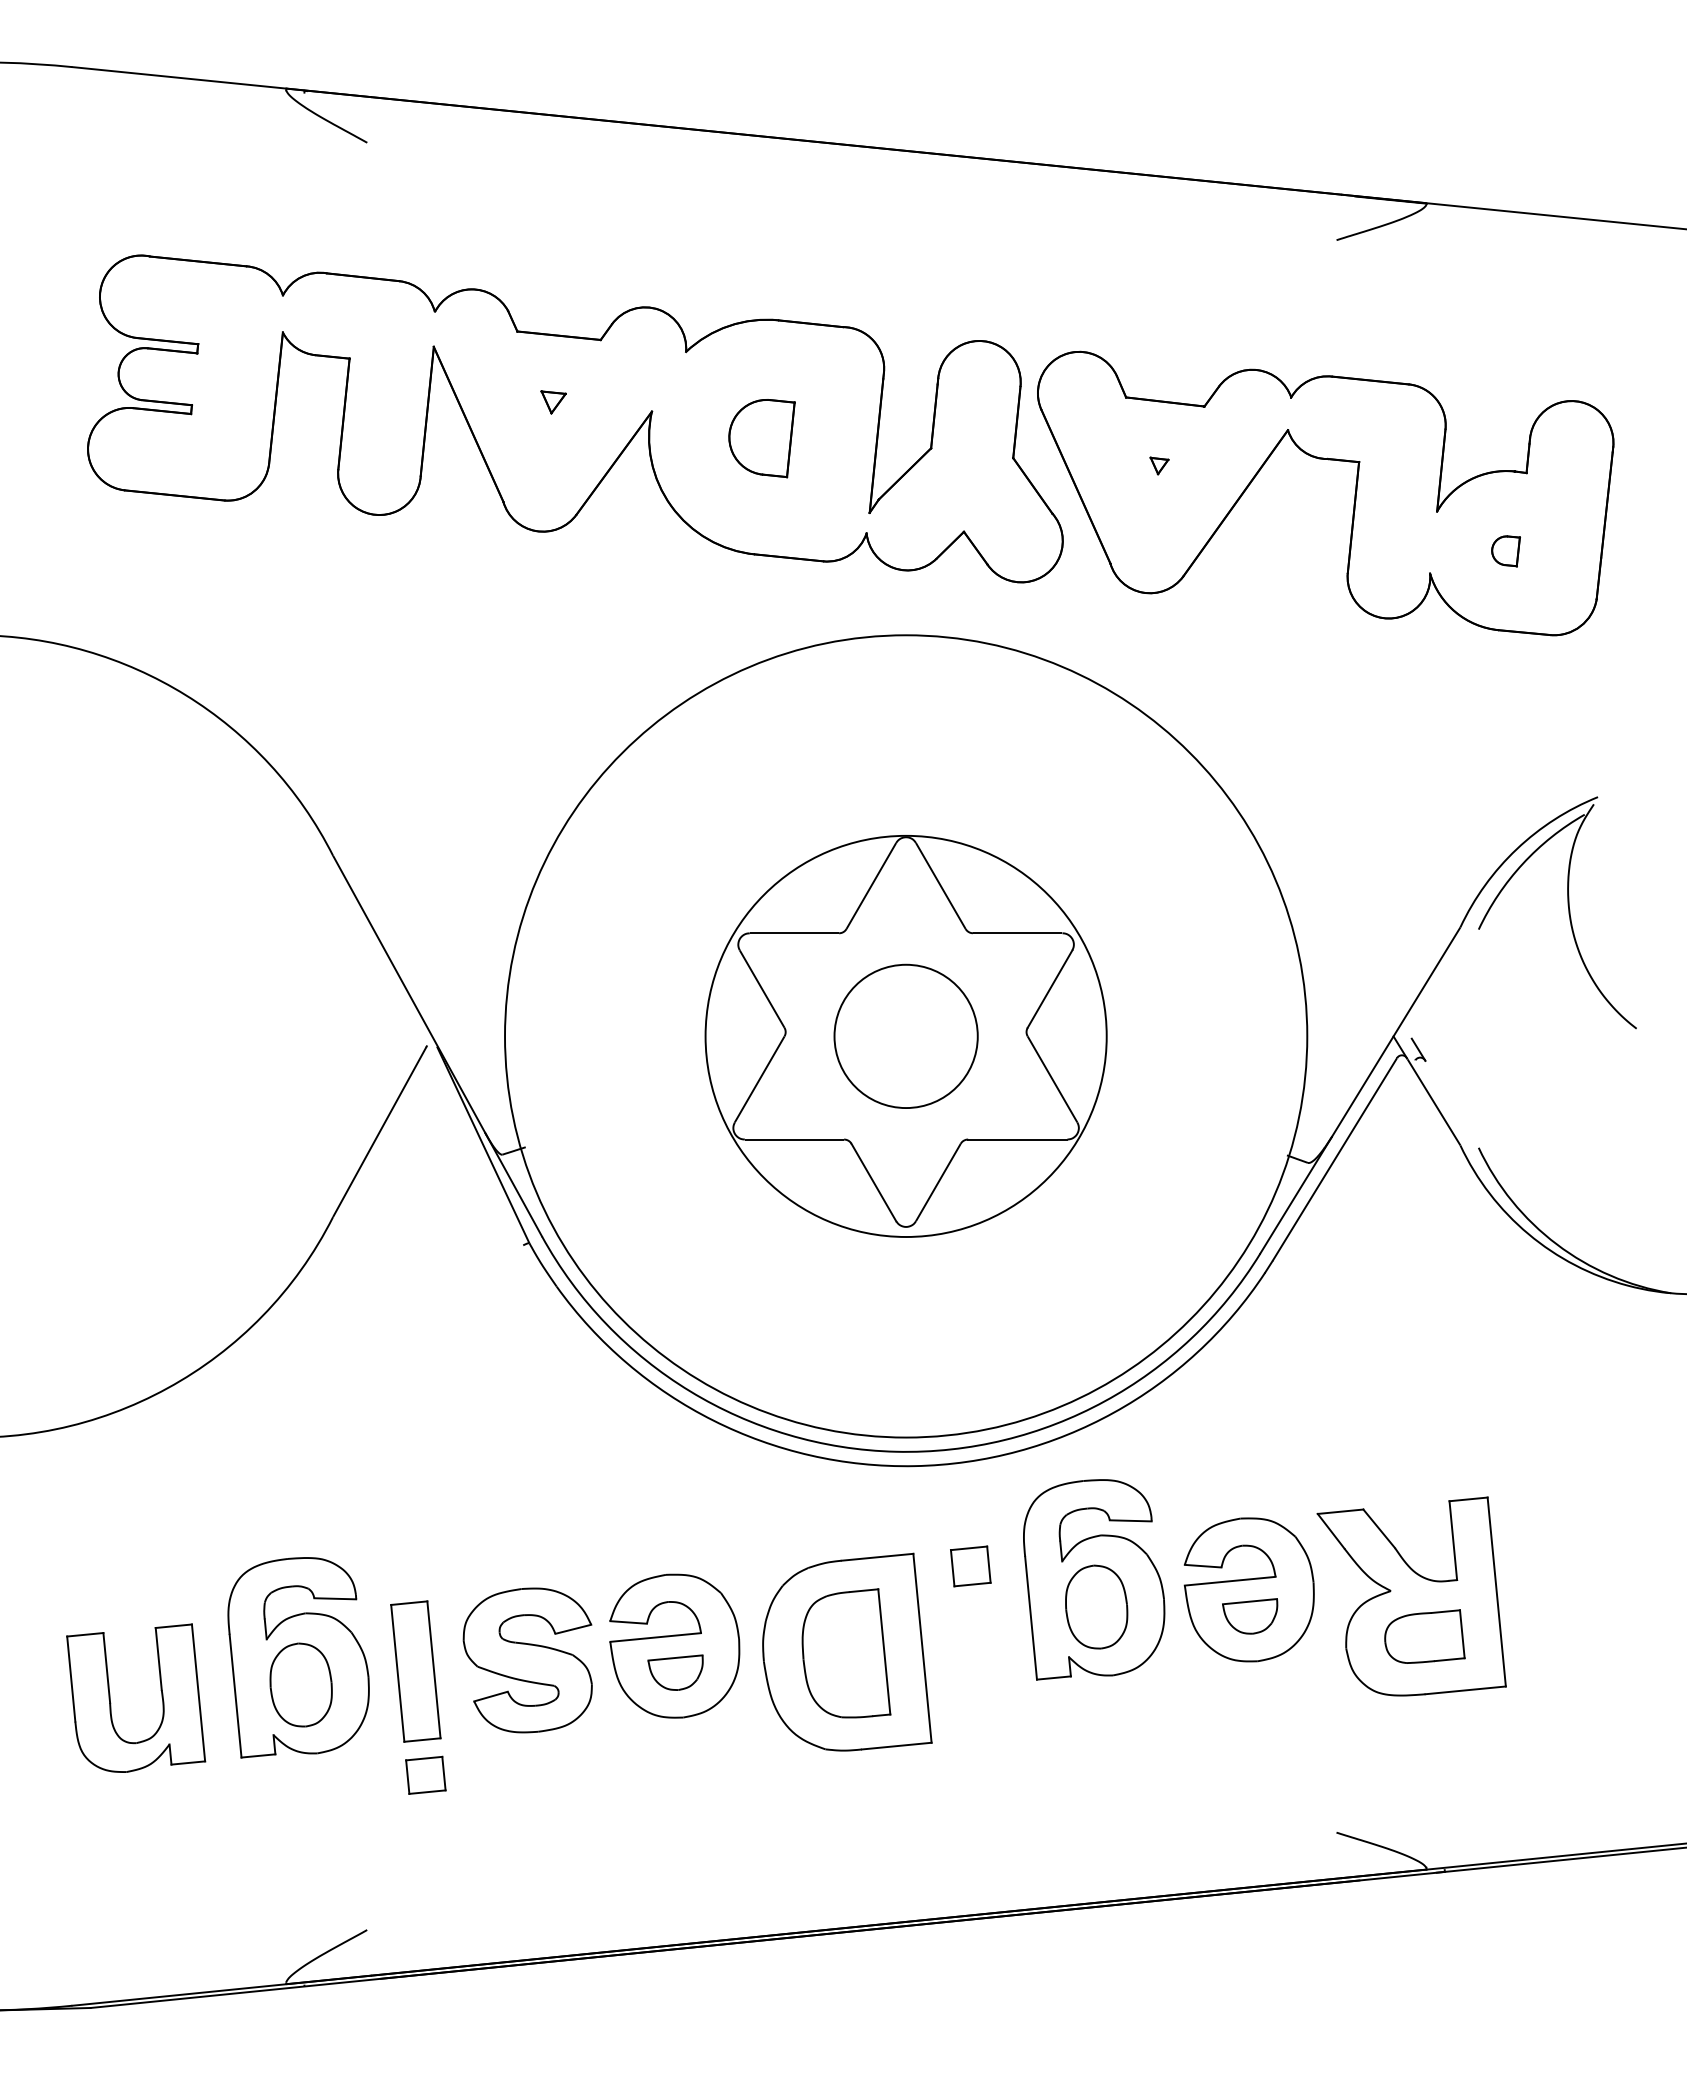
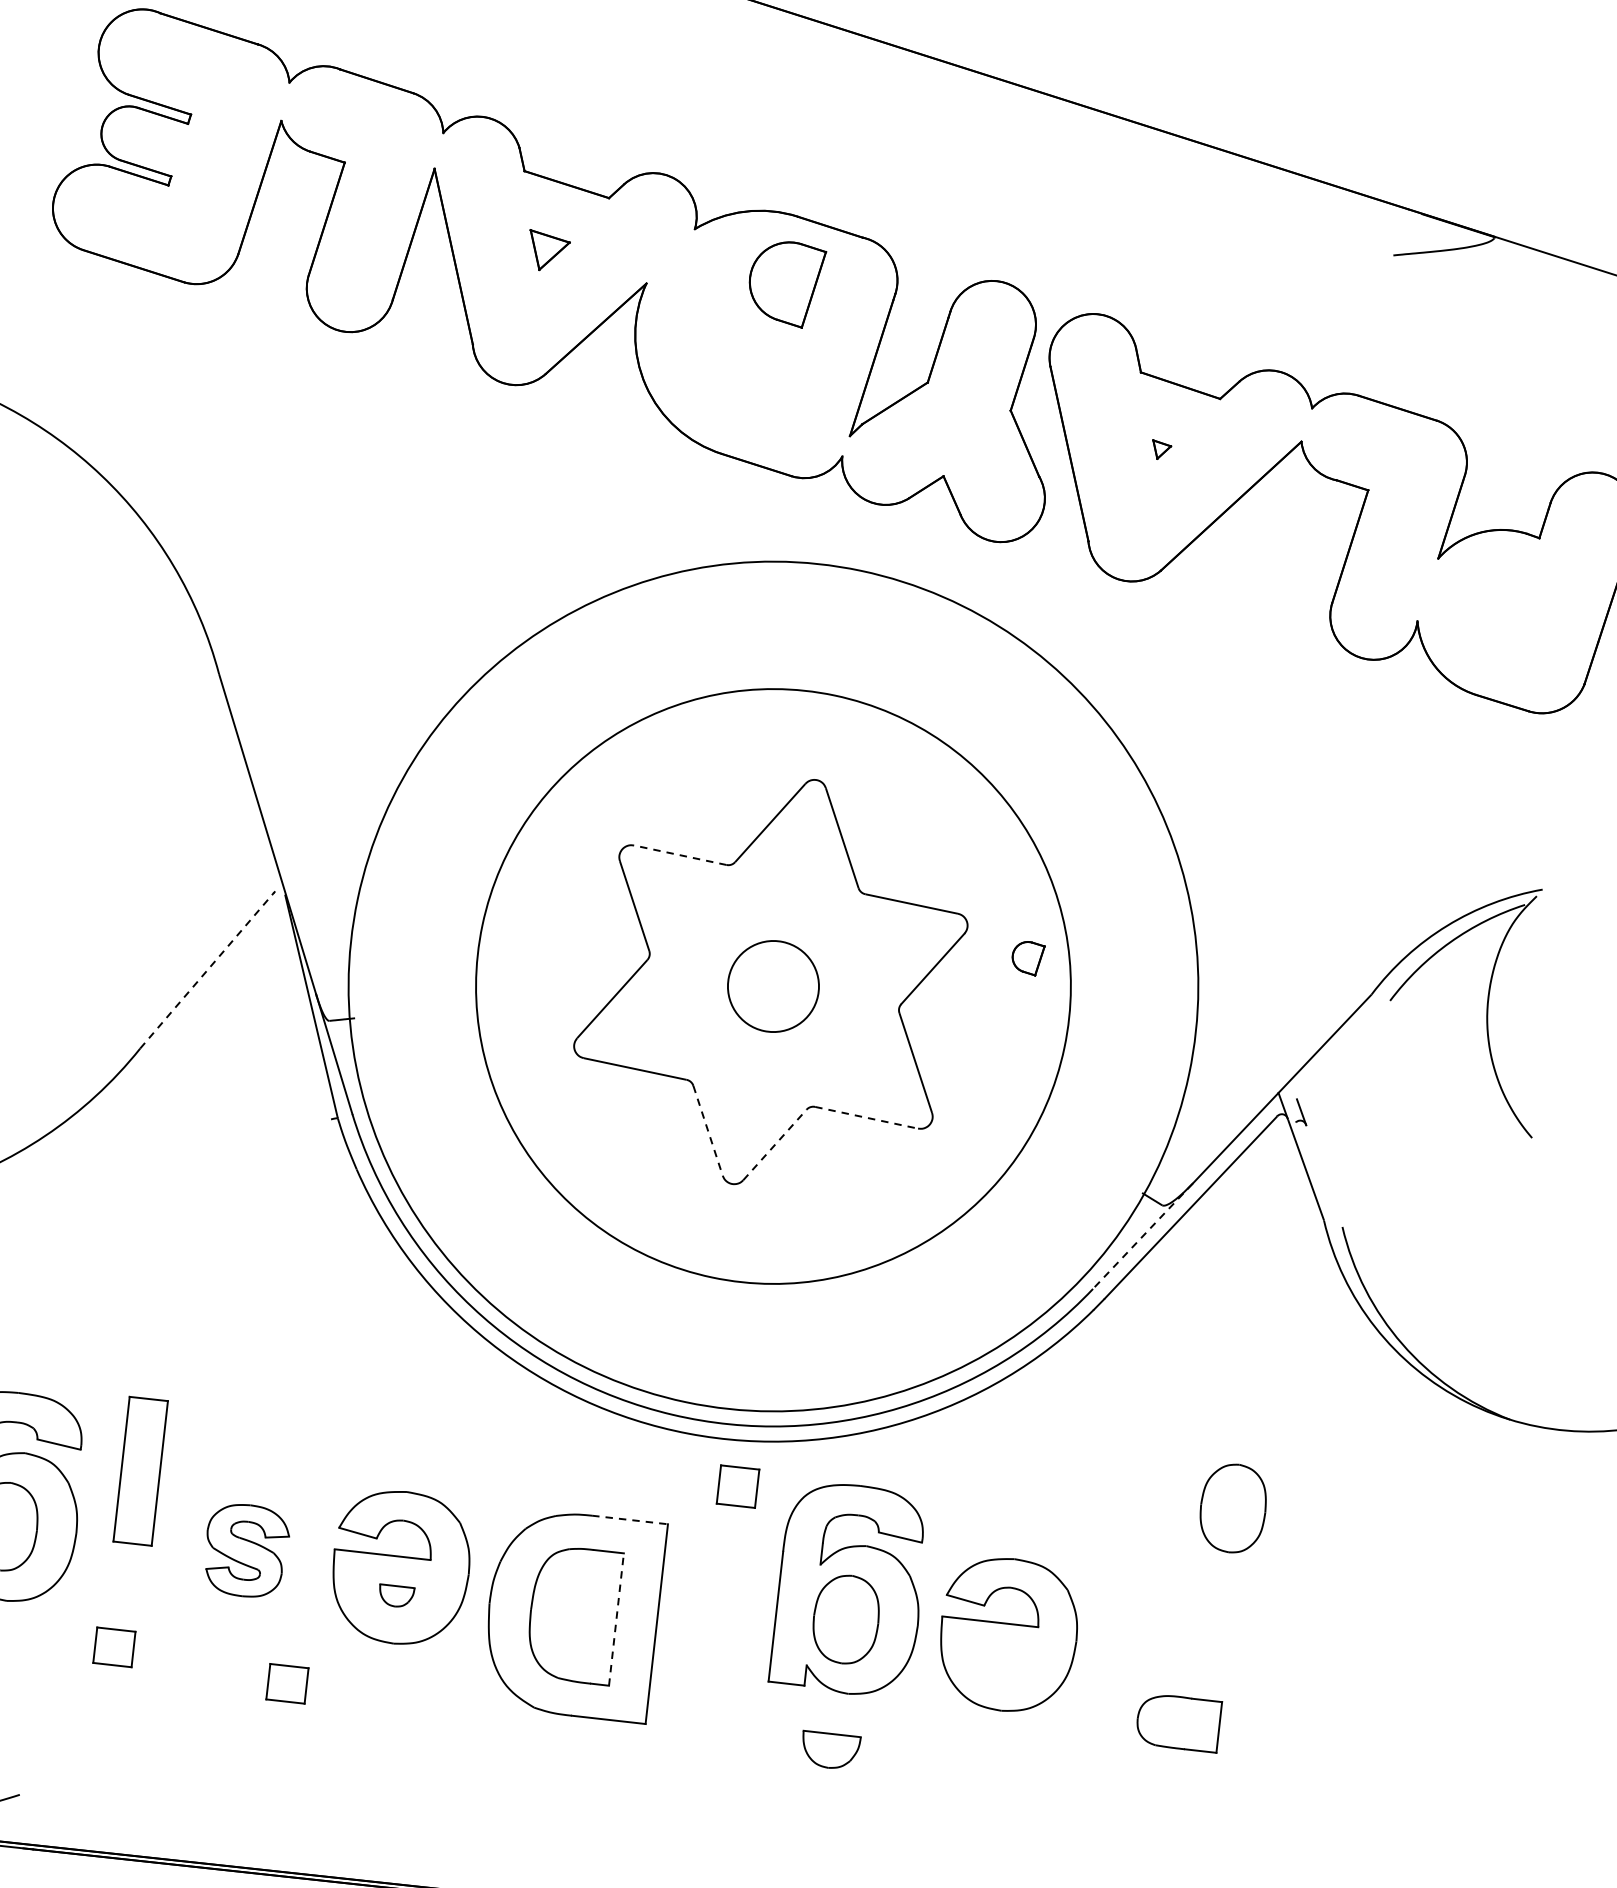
part: (553, 402) -> (546, 252), size x1.6
part: (761, 438) -> (783, 282), moved
part: (1505, 551) -> (1026, 957), moved
line: (794, 933) -> (680, 855), solid -> dashed
circle: (905, 1035) -> (773, 985), size x1.4
circle: (905, 1036) -> (772, 986), size x0.6
line: (380, 1131) -> (208, 970), solid -> dashed
line: (1017, 1139) -> (866, 1117), solid -> dashed
line: (873, 1182) -> (707, 1130), solid -> dashed
line: (938, 1182) -> (775, 1144), solid -> dashed
line: (1295, 1195) -> (1142, 1236), solid -> dashed
part: (1432, 1428) -> (1233, 1507), added
line: (877, 1557) -> (630, 1520), solid -> dashed
part: (970, 1566) -> (737, 1486), moved
part: (1411, 1596) -> (1174, 1677), removed
part: (1250, 1616) -> (829, 1749), moved
line: (884, 1651) -> (616, 1619), solid -> dashed
part: (527, 1660) -> (244, 1550), size x0.6
part: (415, 1671) -> (140, 1471), moved
part: (675, 1672) -> (395, 1595), size x0.6
part: (592, 1774) -> (287, 1682), added

